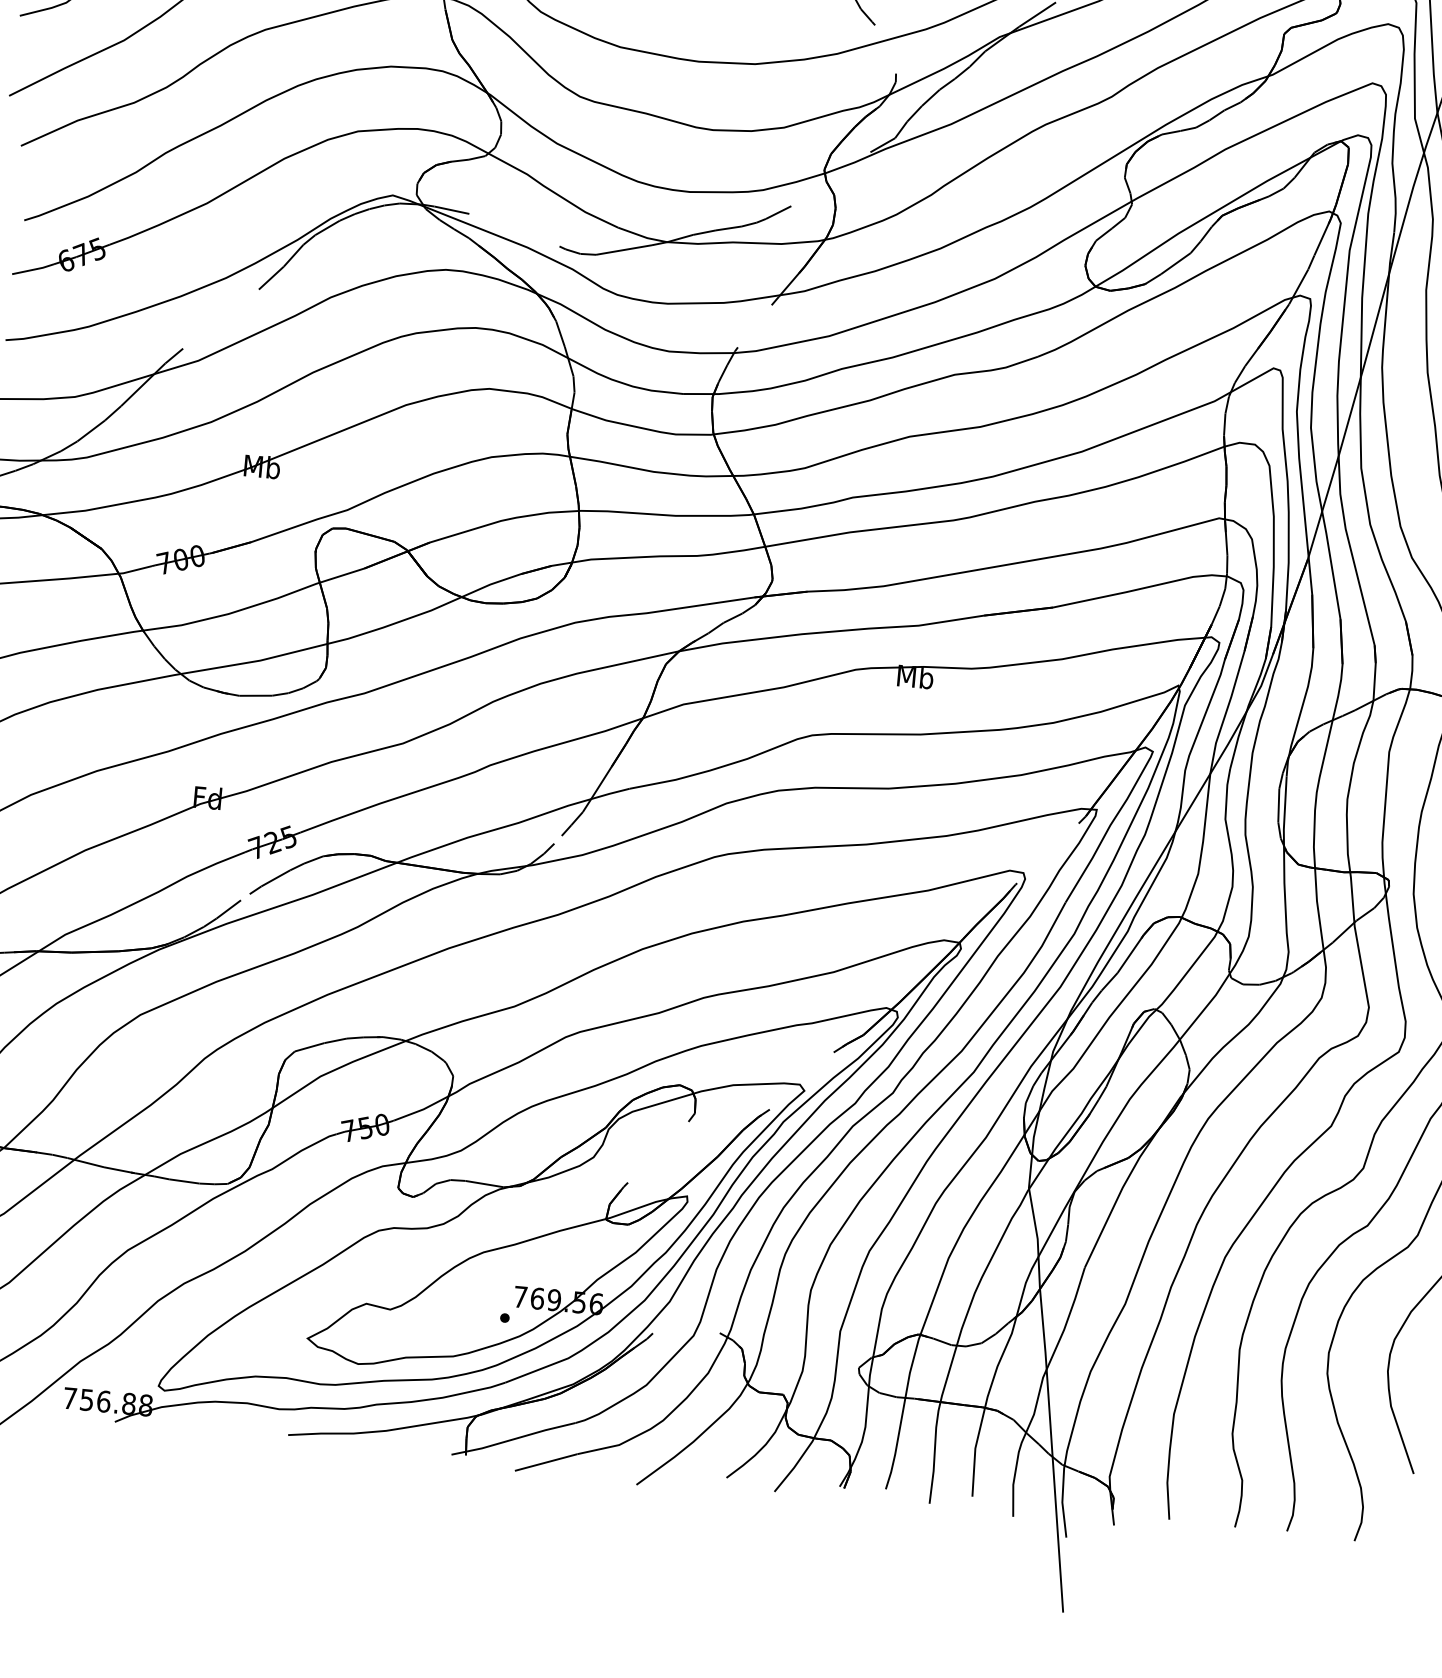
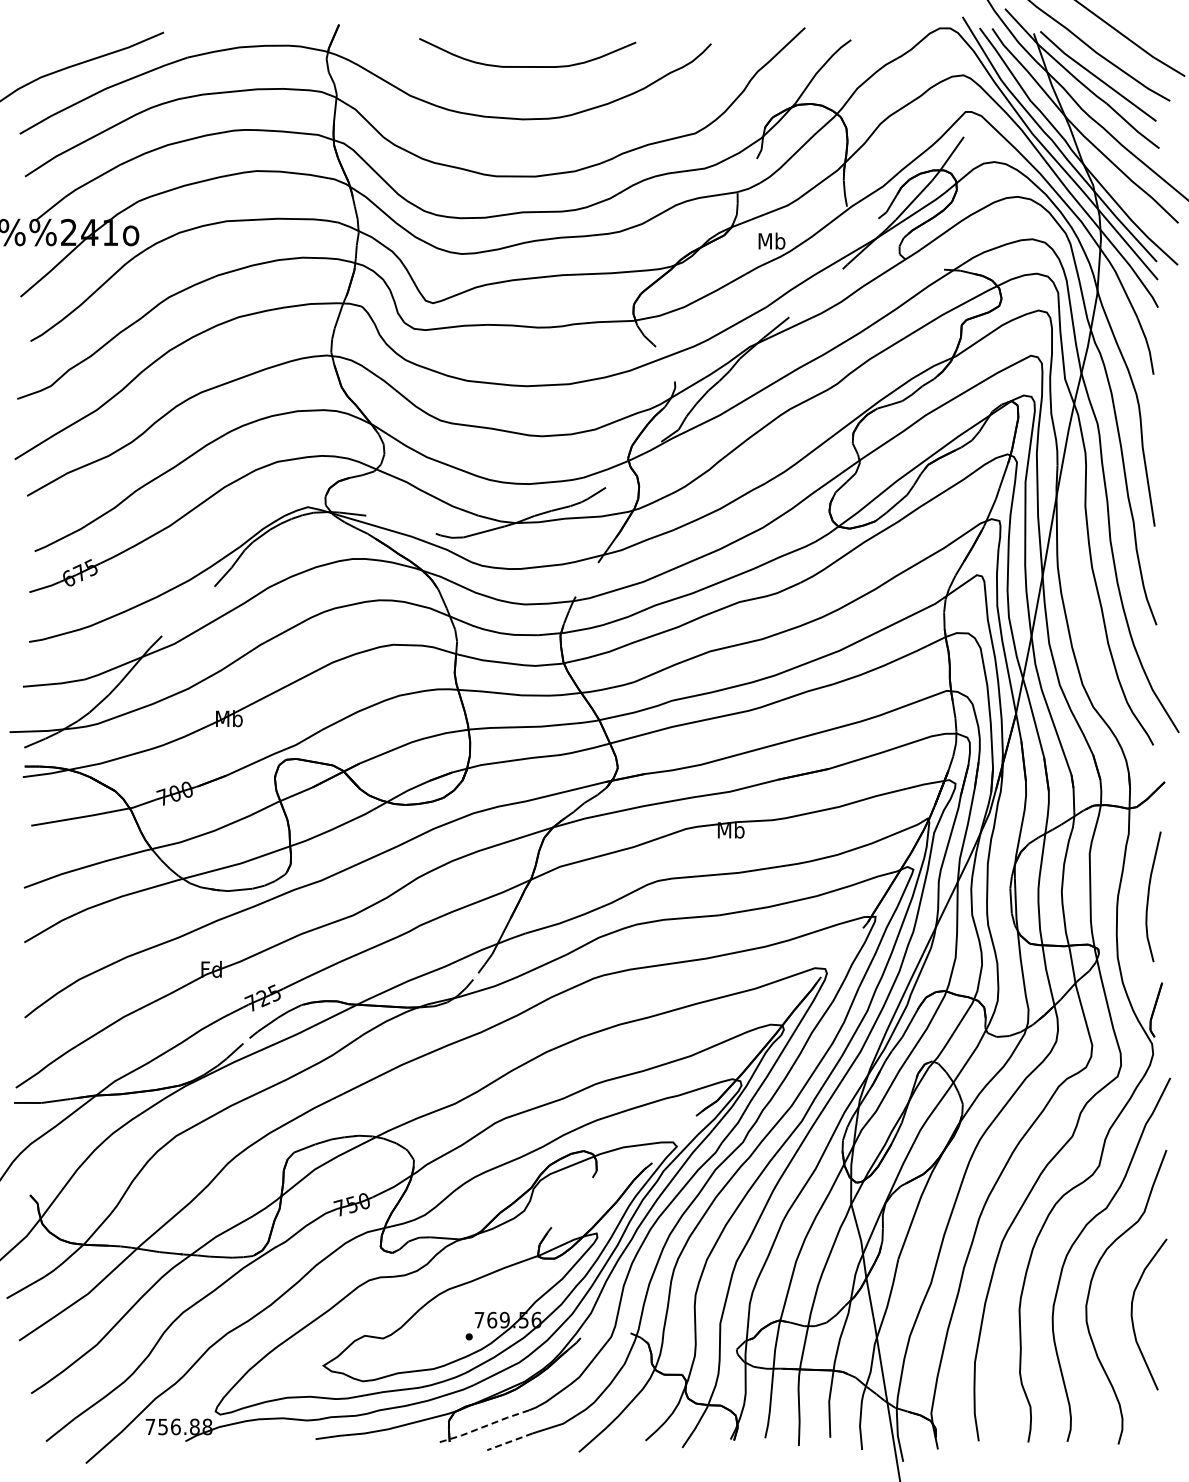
line: (514, 1439) -> (484, 1426), solid -> dashed
line: (545, 1462) -> (509, 1441), solid -> dashed

